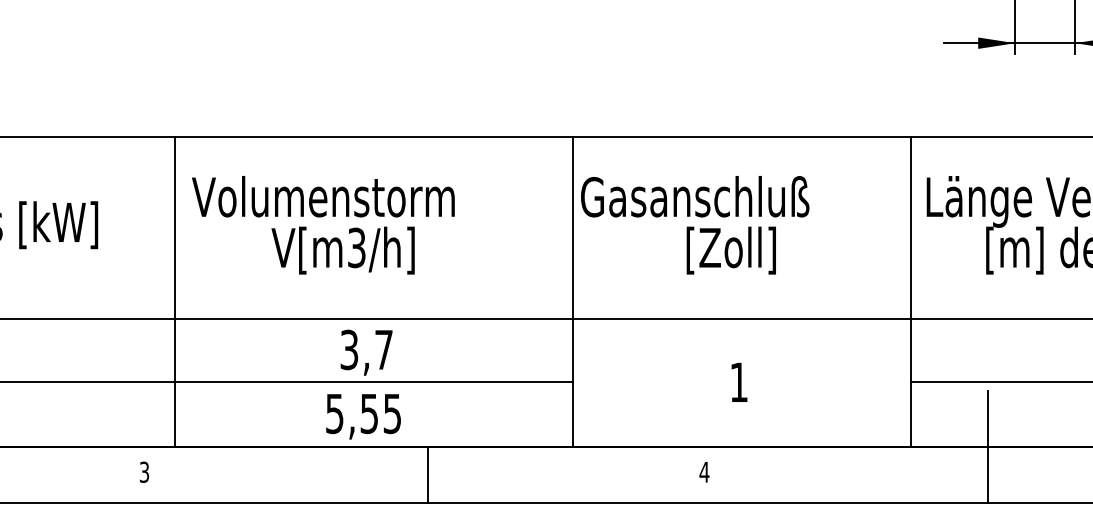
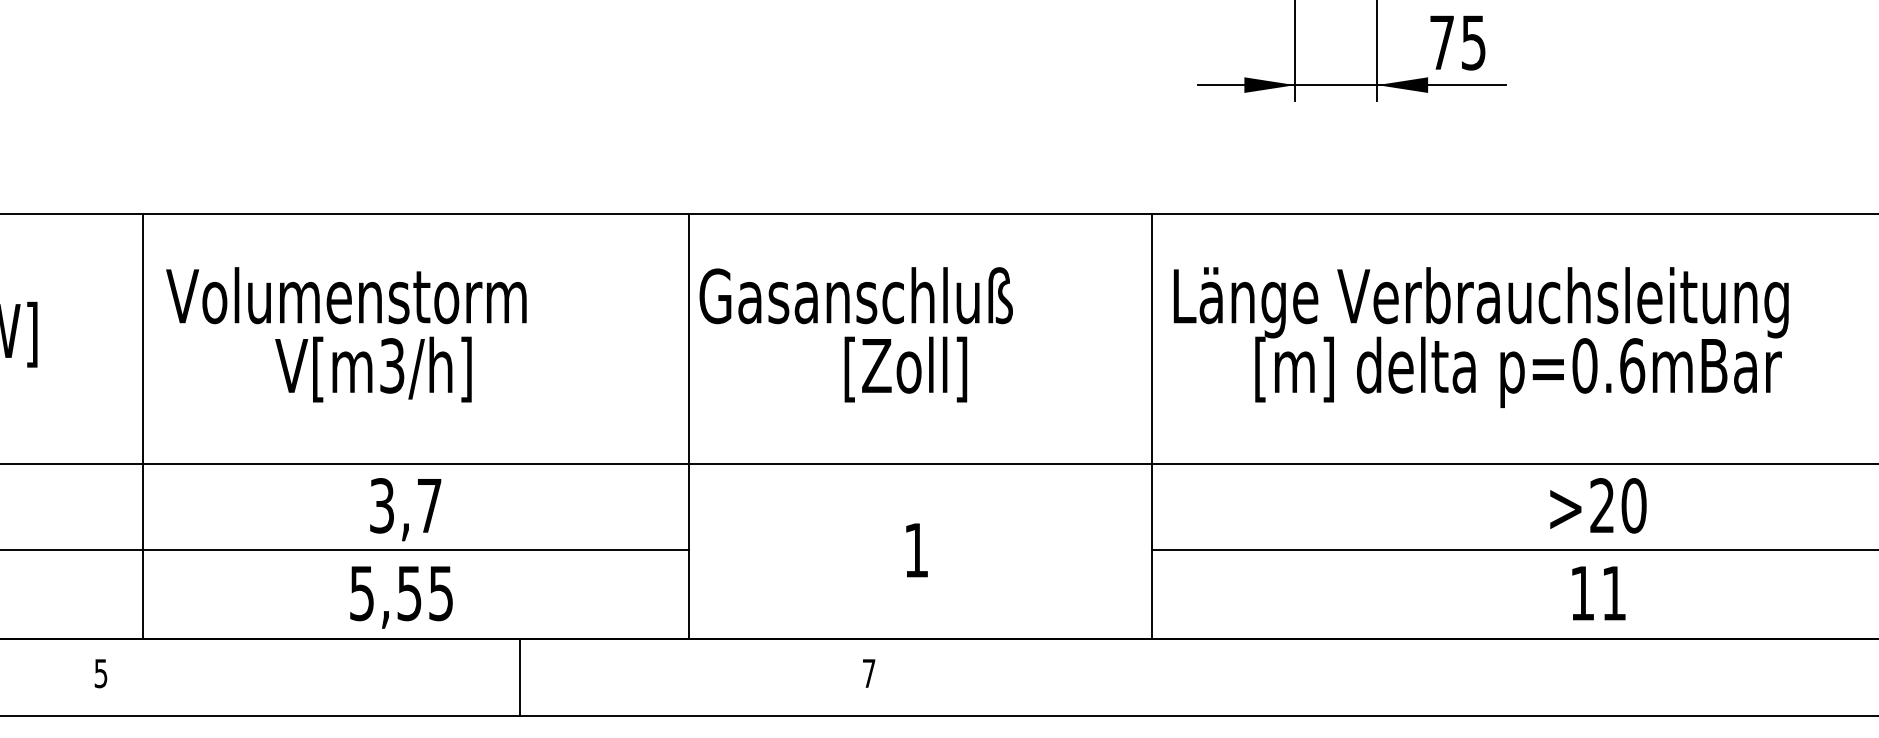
line: (987, 446) -> (1257, 638), removed
text: (144, 471) -> (101, 672), 3 -> 5
text: (704, 472) -> (868, 673), 4 -> 7
line: (427, 474) -> (519, 676), moved

